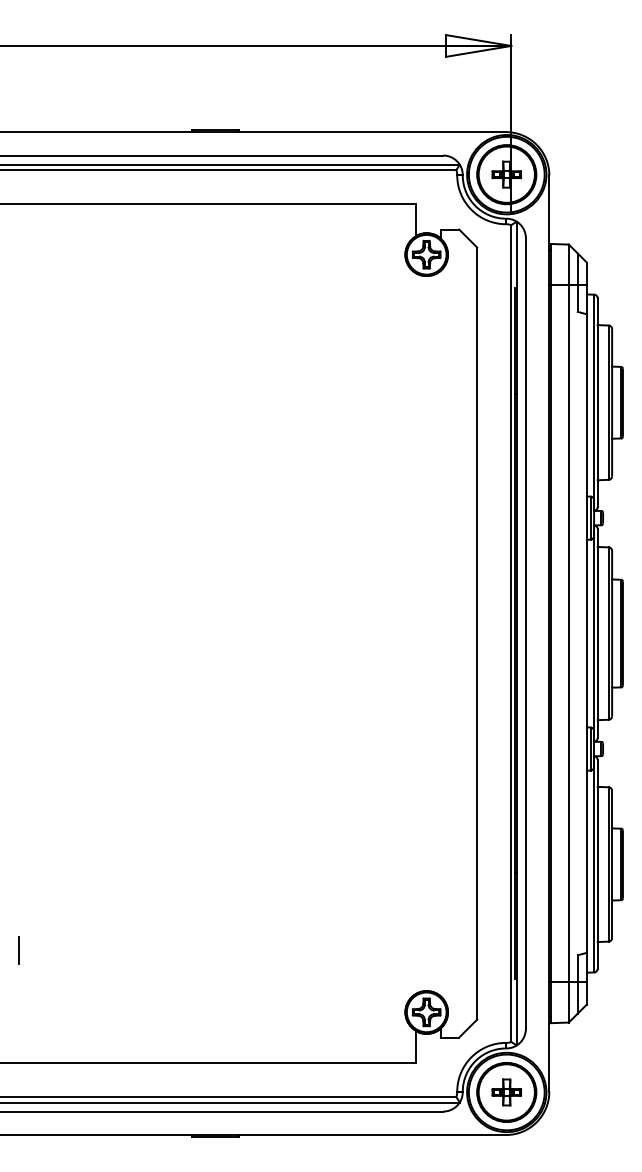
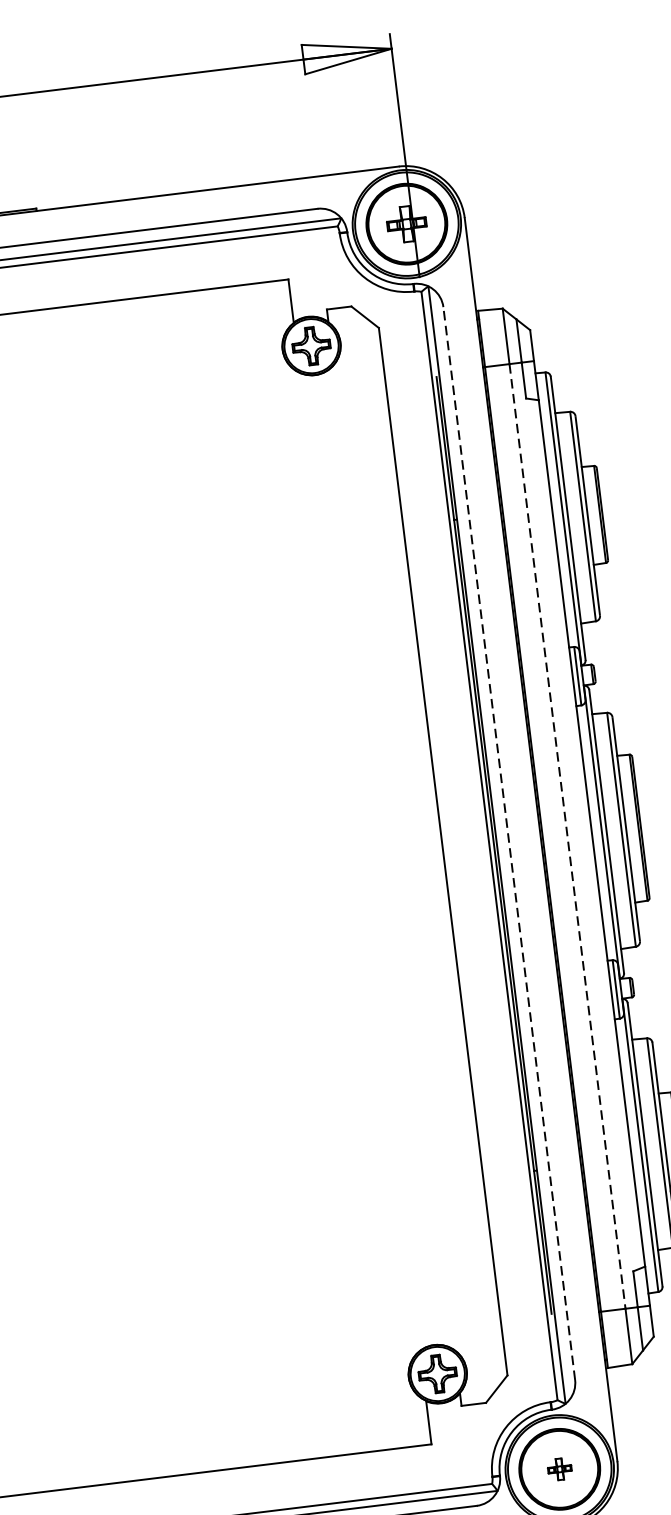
line: (525, 633) -> (508, 843), solid -> dashed
line: (568, 634) -> (567, 837), solid -> dashed
part: (506, 1092) -> (559, 1469), size x0.6

